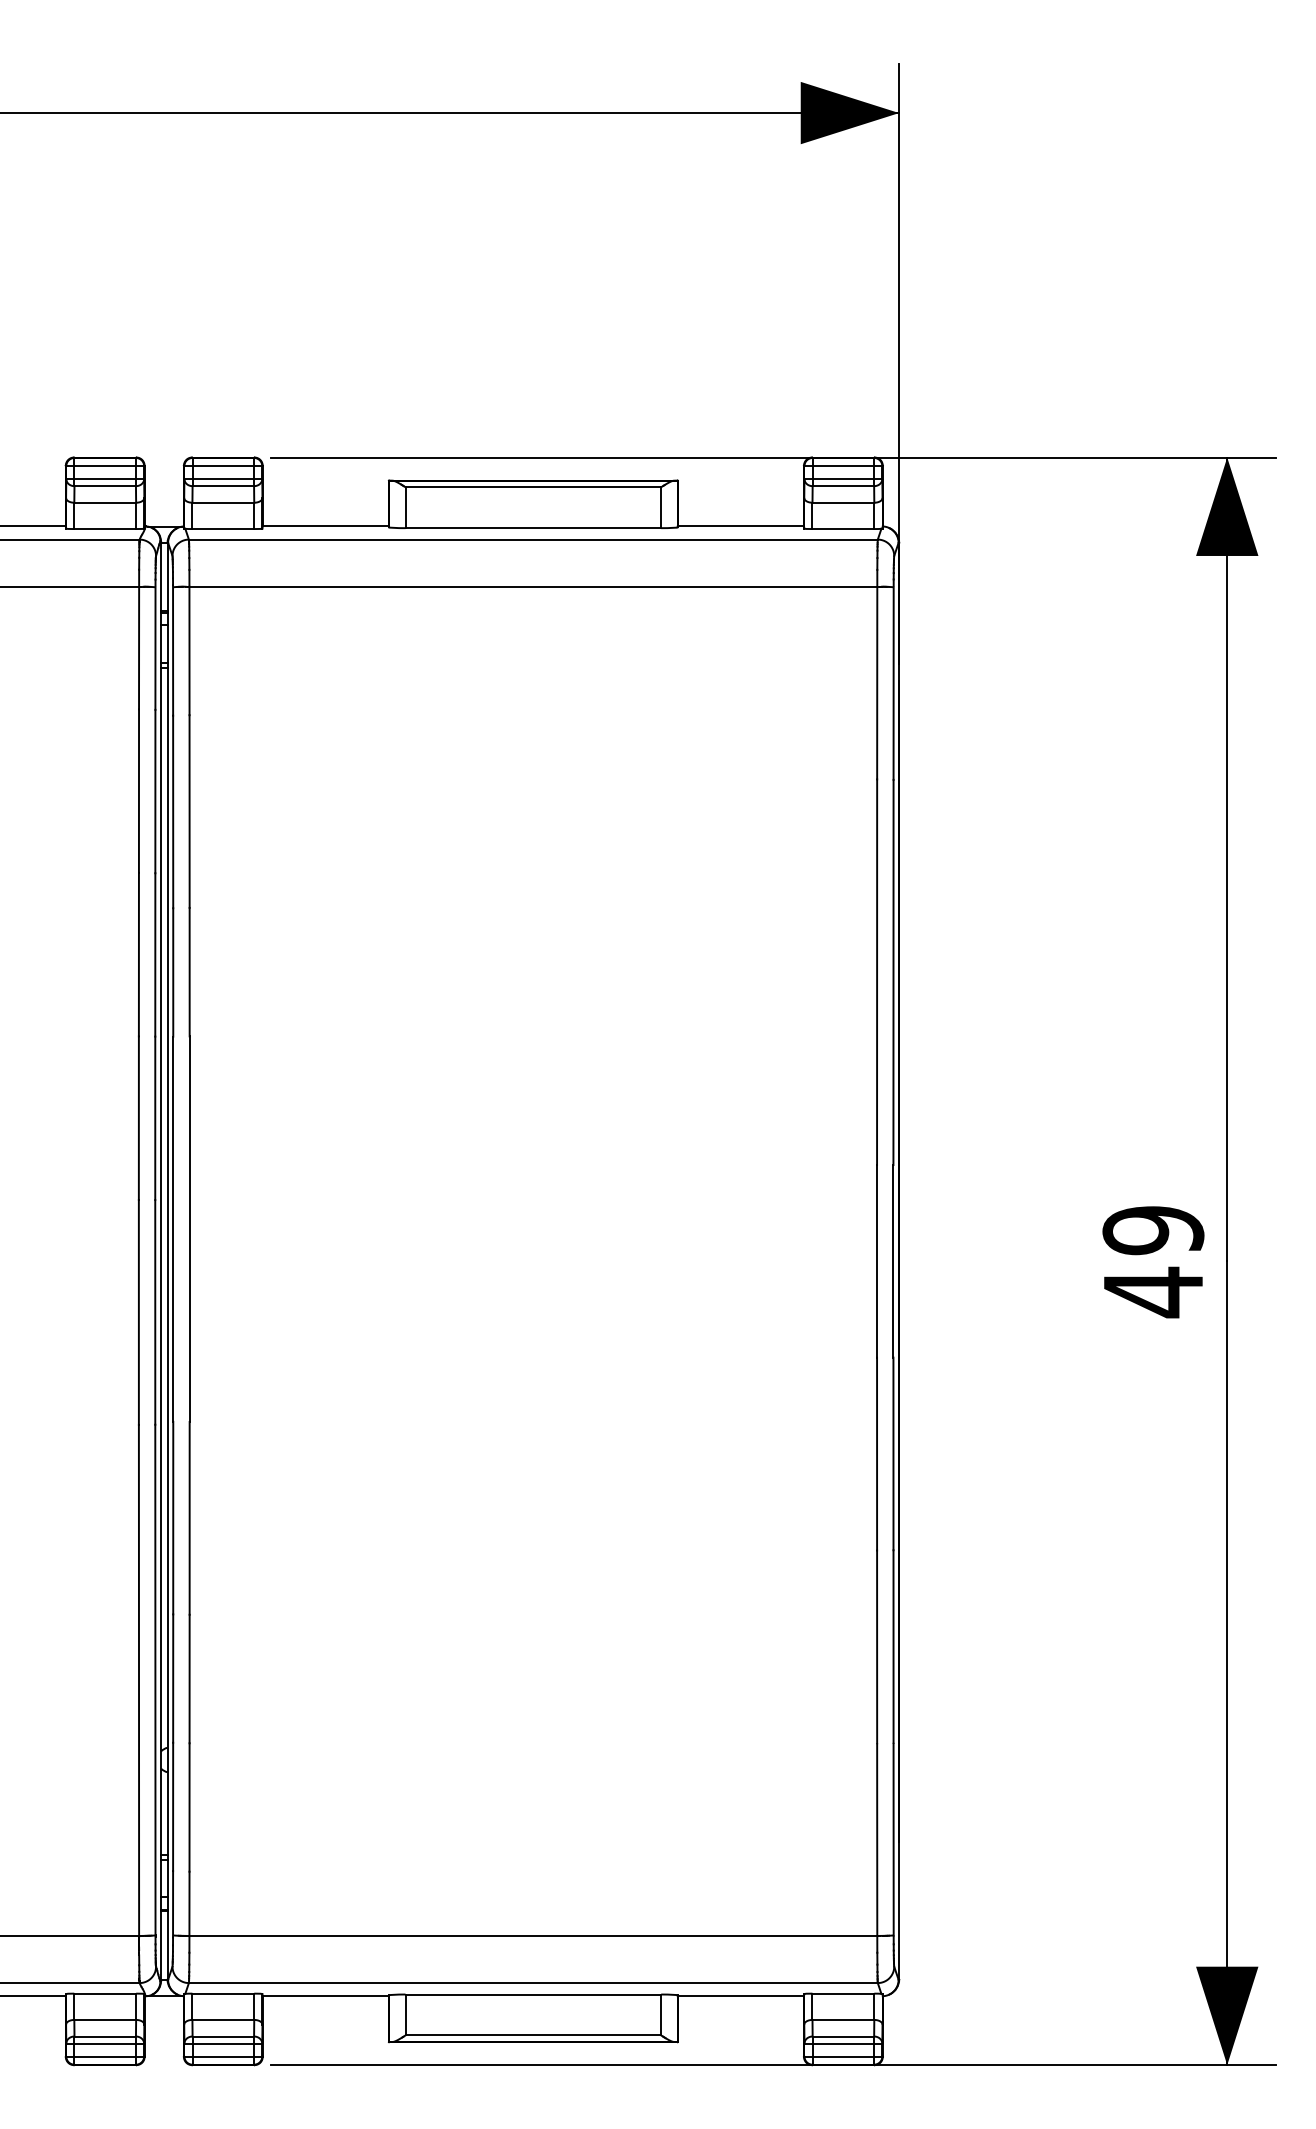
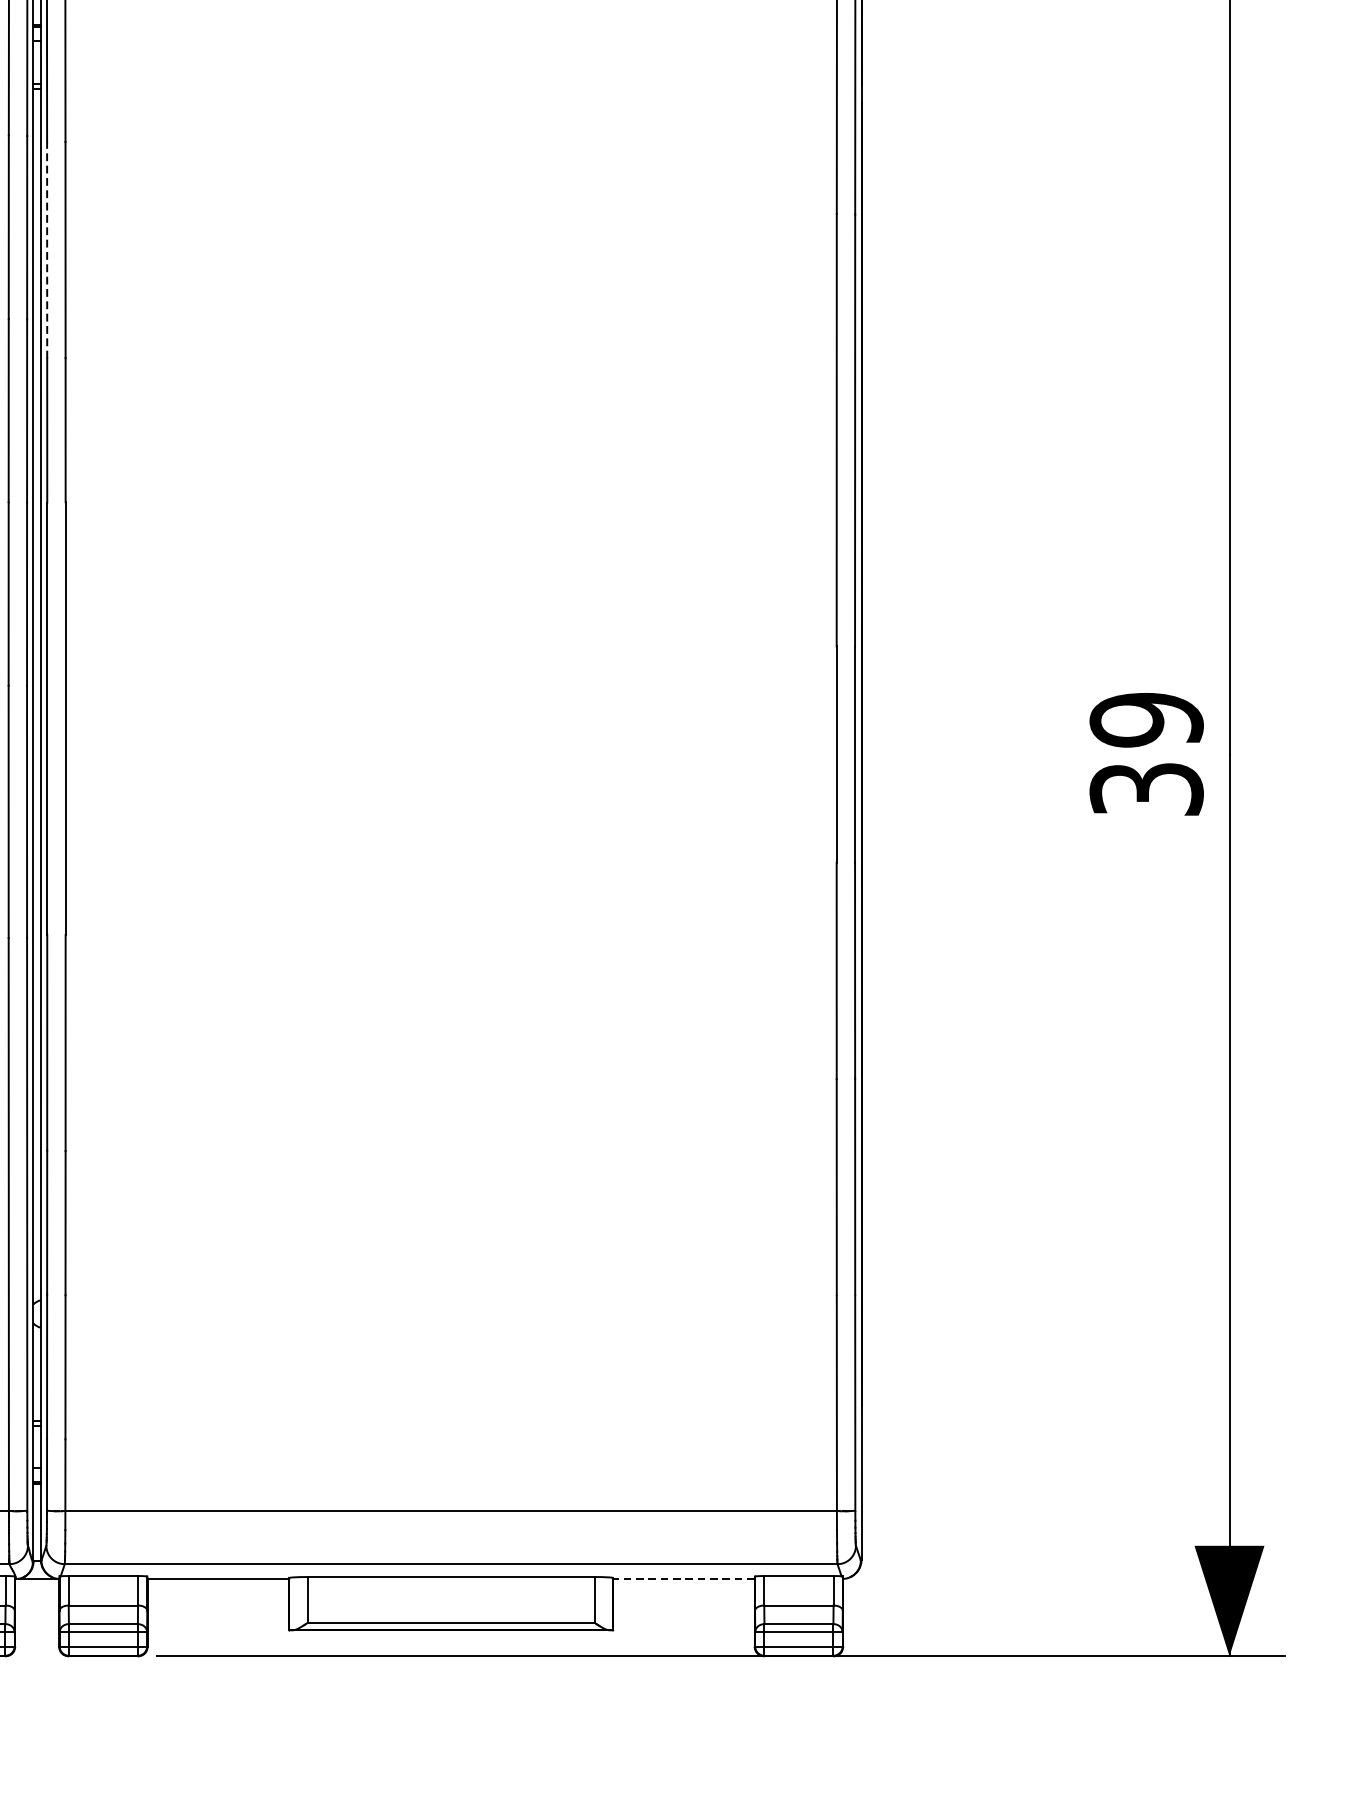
line: (173, 811) -> (47, 250), solid -> dashed
text: (1153, 1292) -> (1146, 789), 49 -> 39
line: (740, 1996) -> (683, 1579), solid -> dashed

